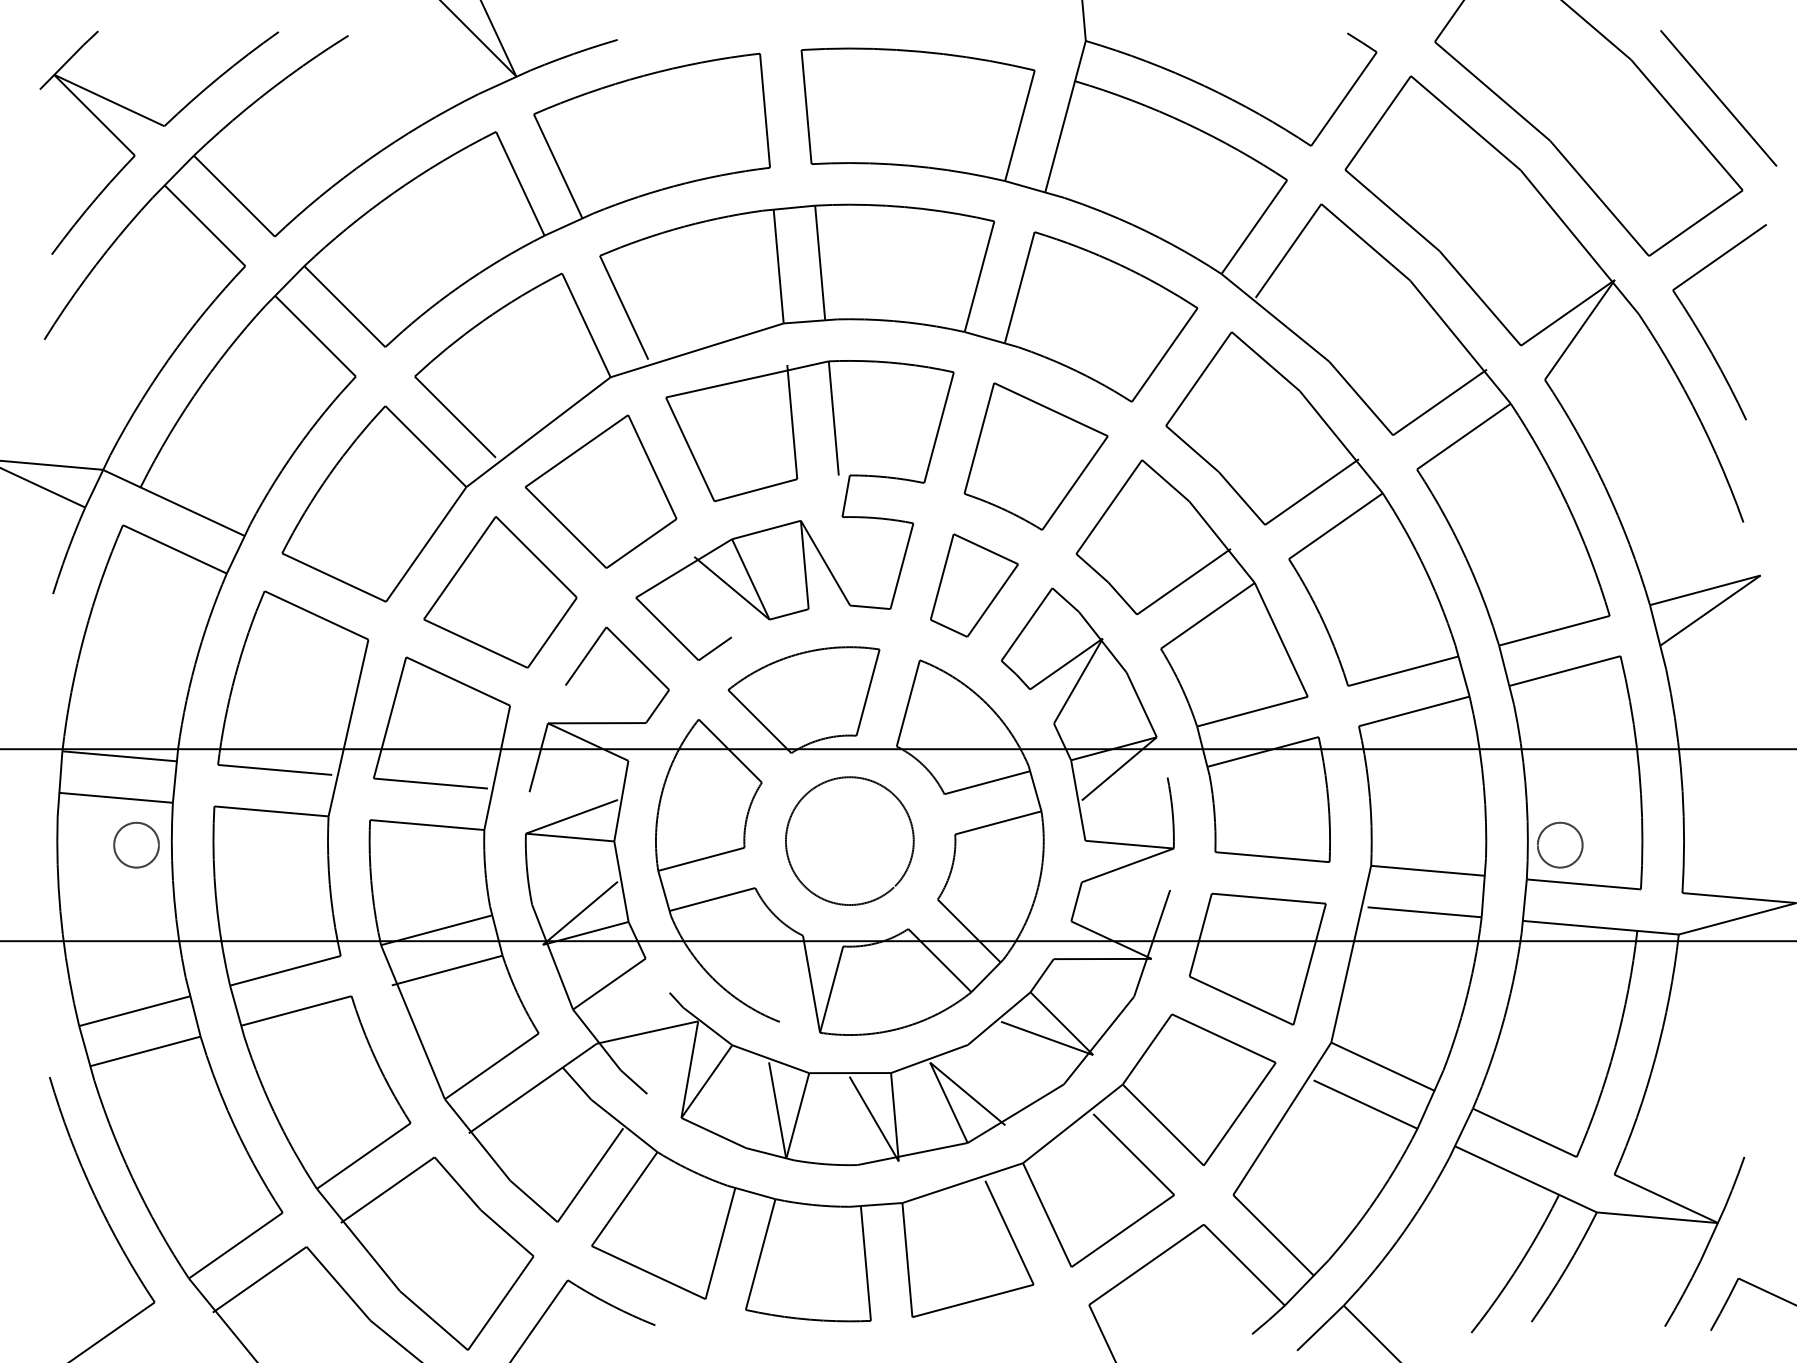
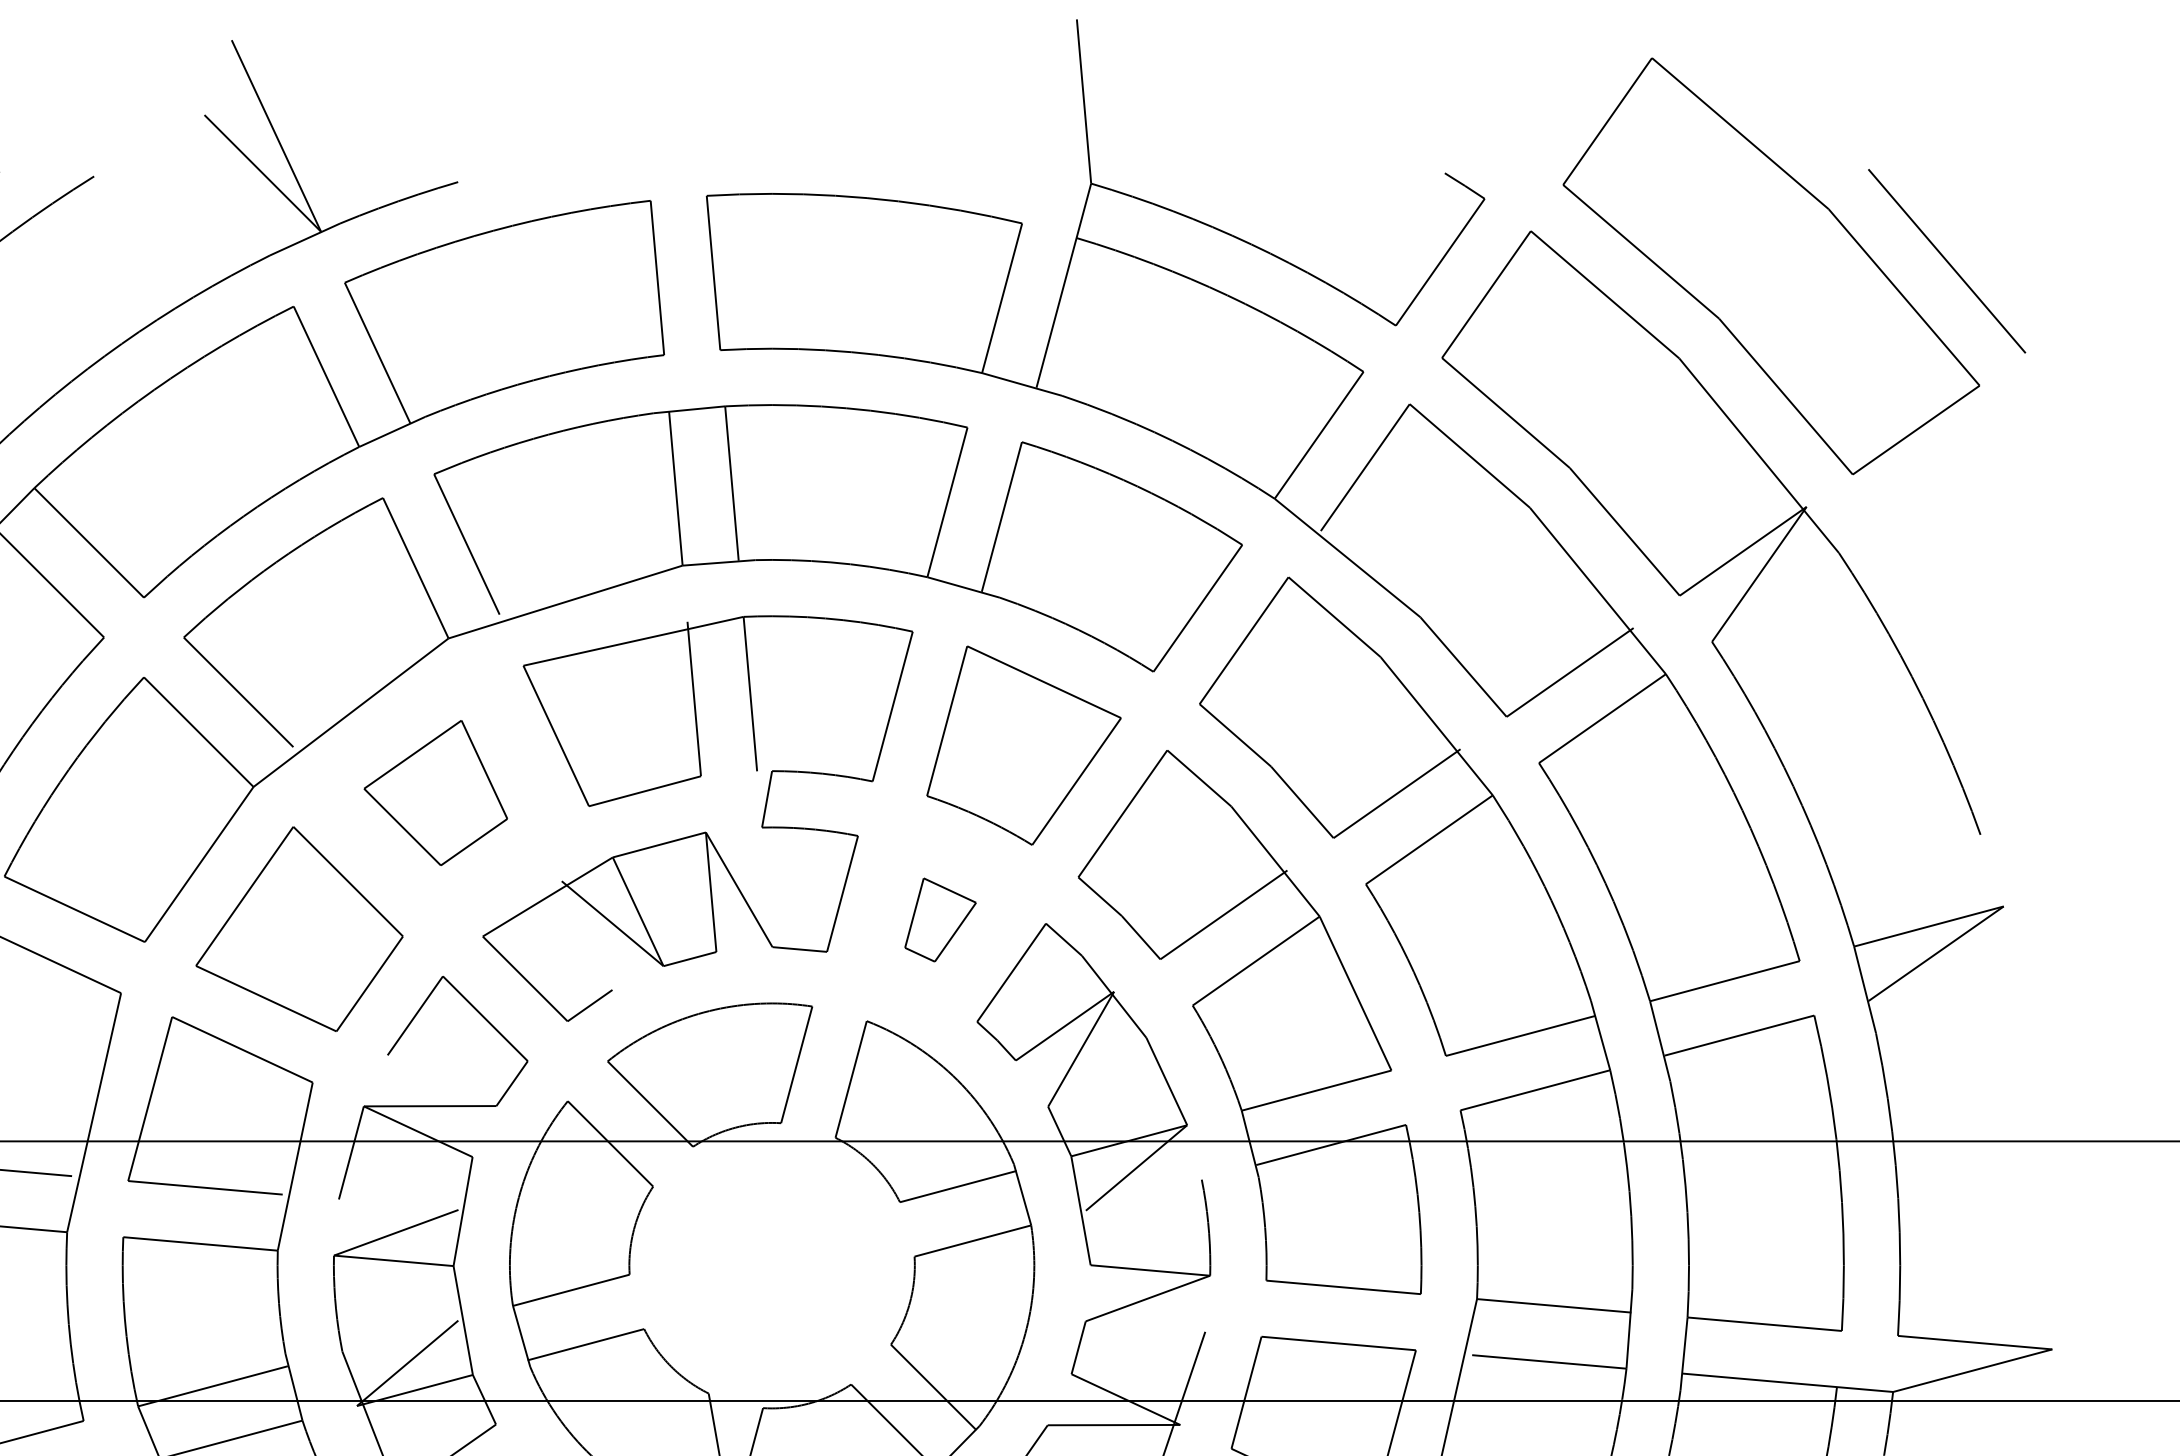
part: (1700, 331) -> (1922, 576), removed
part: (601, 491) -> (436, 792), size x0.7
part: (974, 585) -> (940, 919), size x0.6
part: (849, 840) -> (771, 1264), removed
part: (1560, 844) -> (1733, 1270), removed

